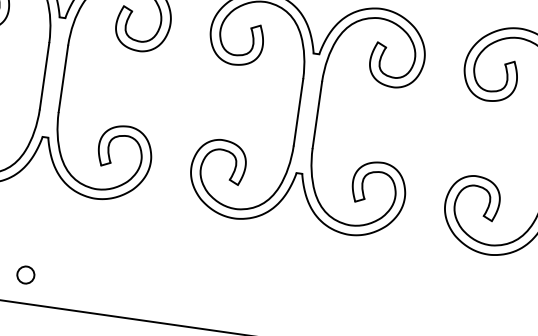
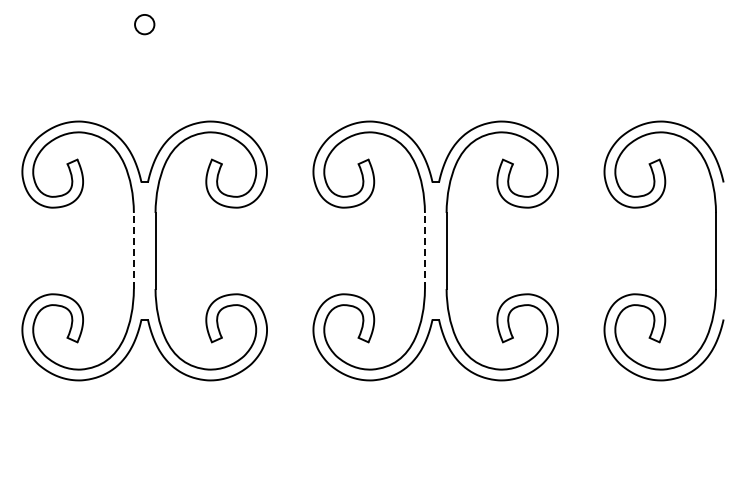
line: (44, 75) -> (133, 250), solid -> dashed
line: (298, 111) -> (424, 250), solid -> dashed
circle: (25, 274) -> (144, 476), removed

